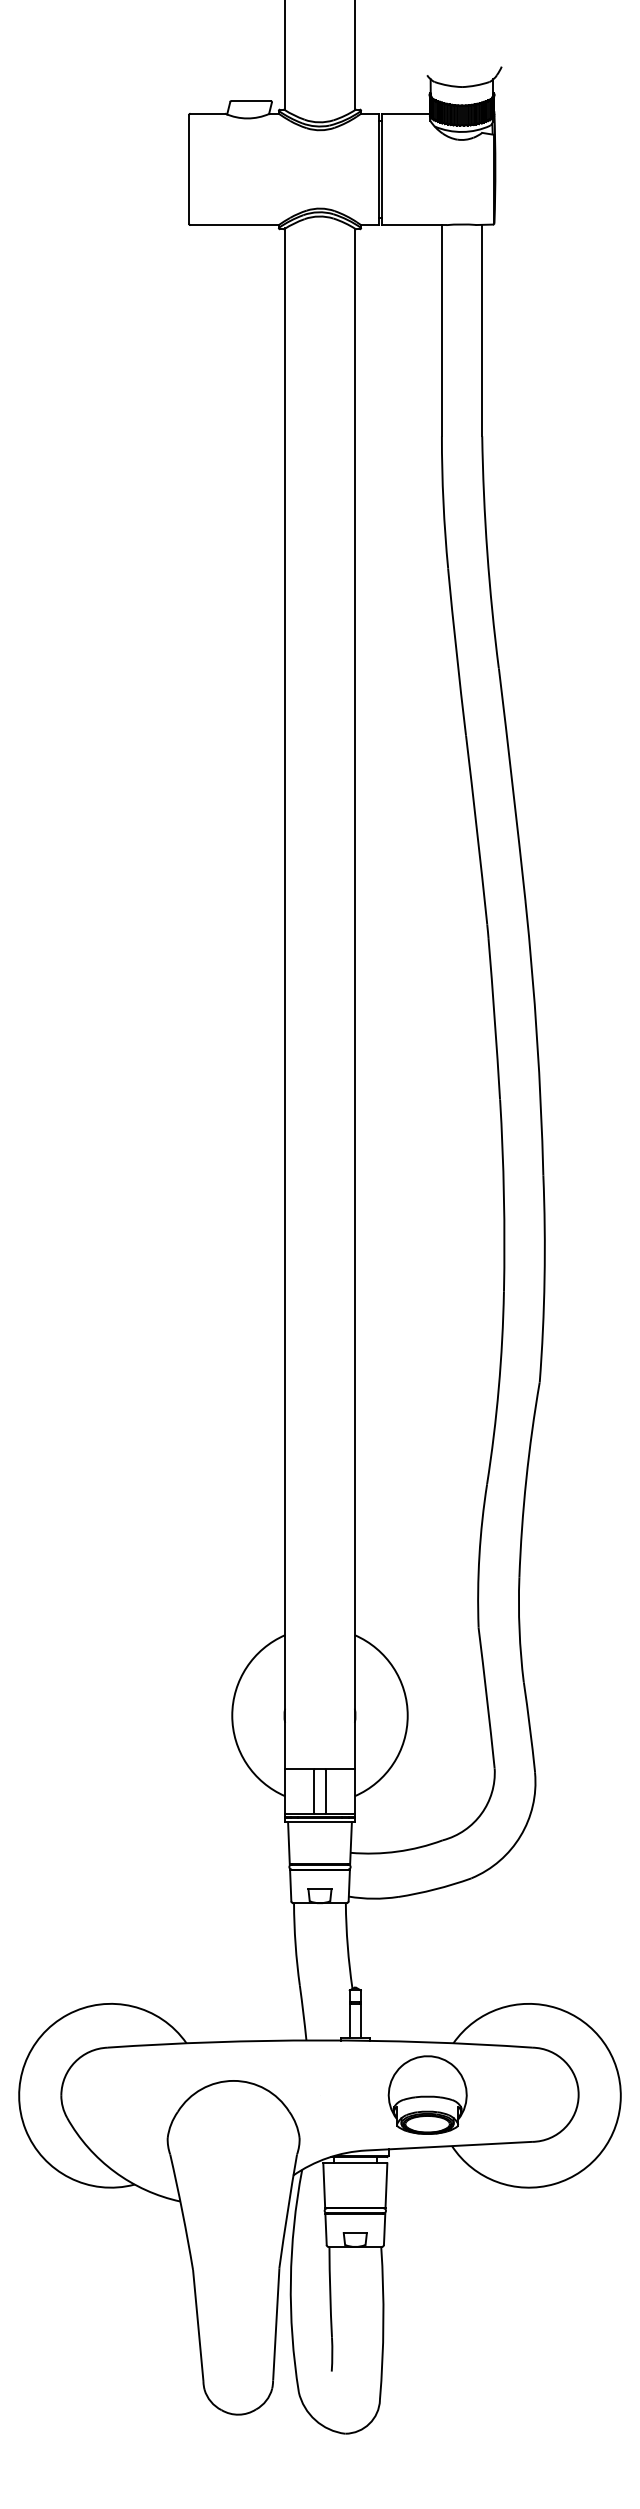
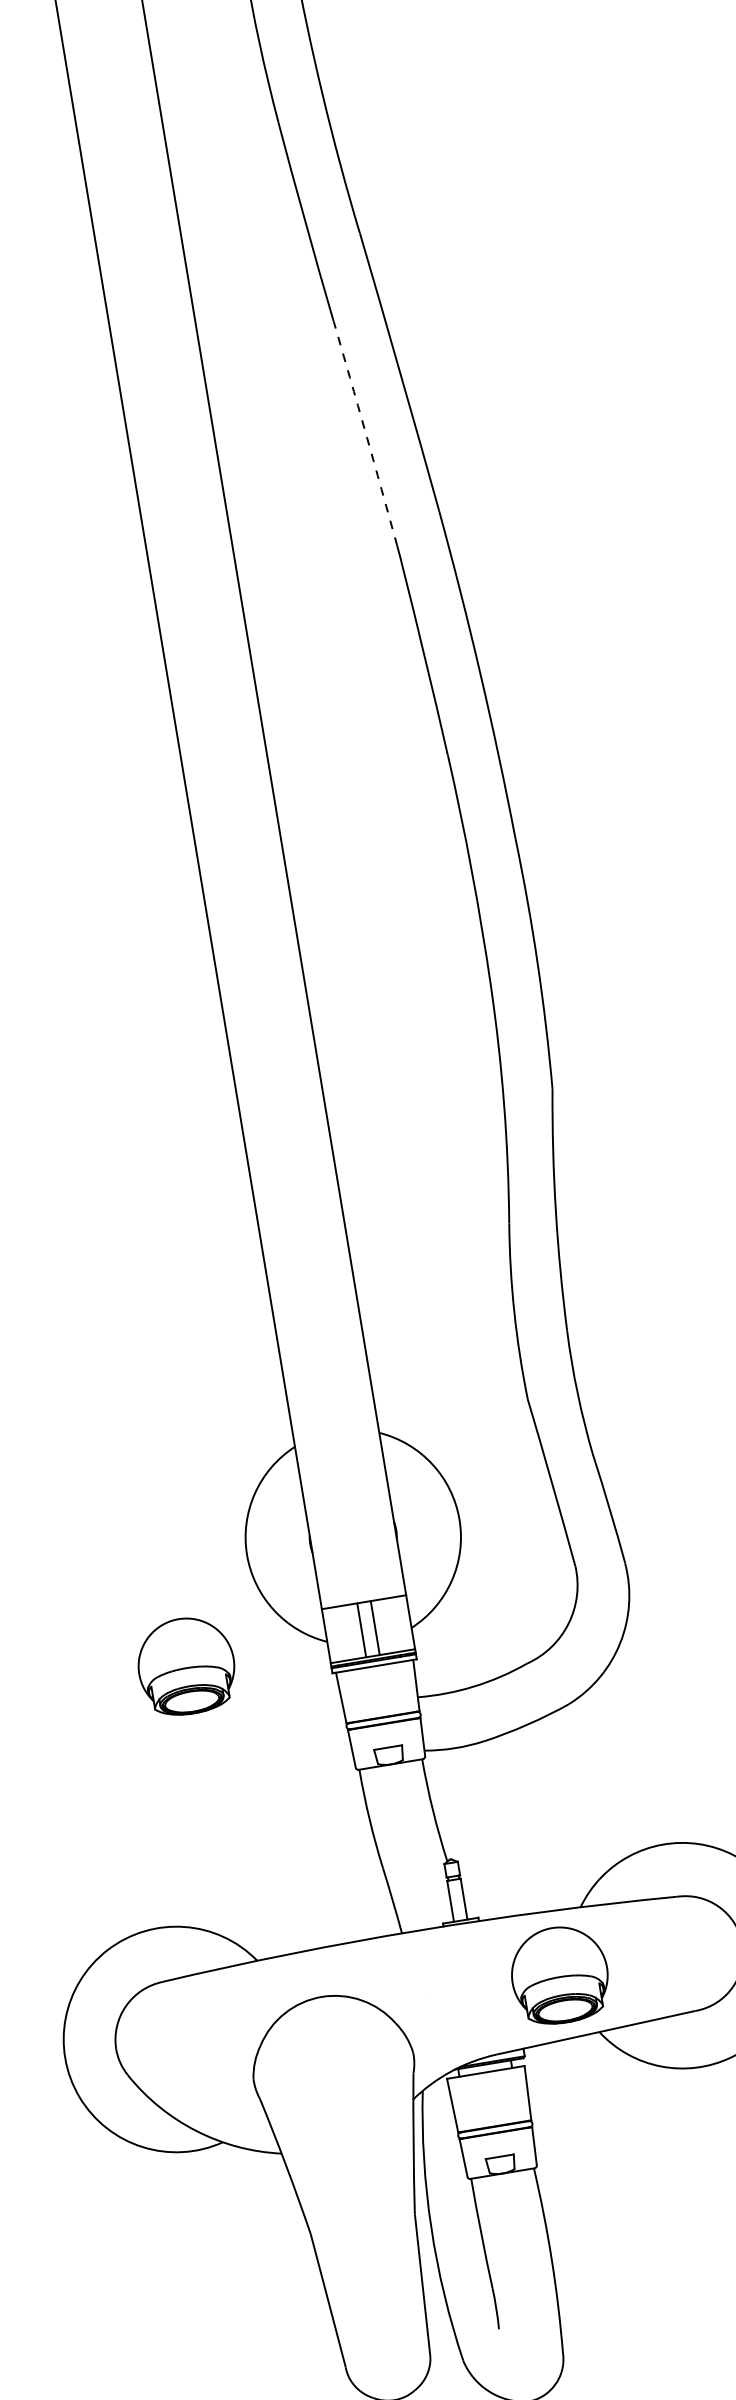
arc: (476, 830) -> (365, 434), solid -> dashed
part: (168, 1796) -> (186, 1665), added

